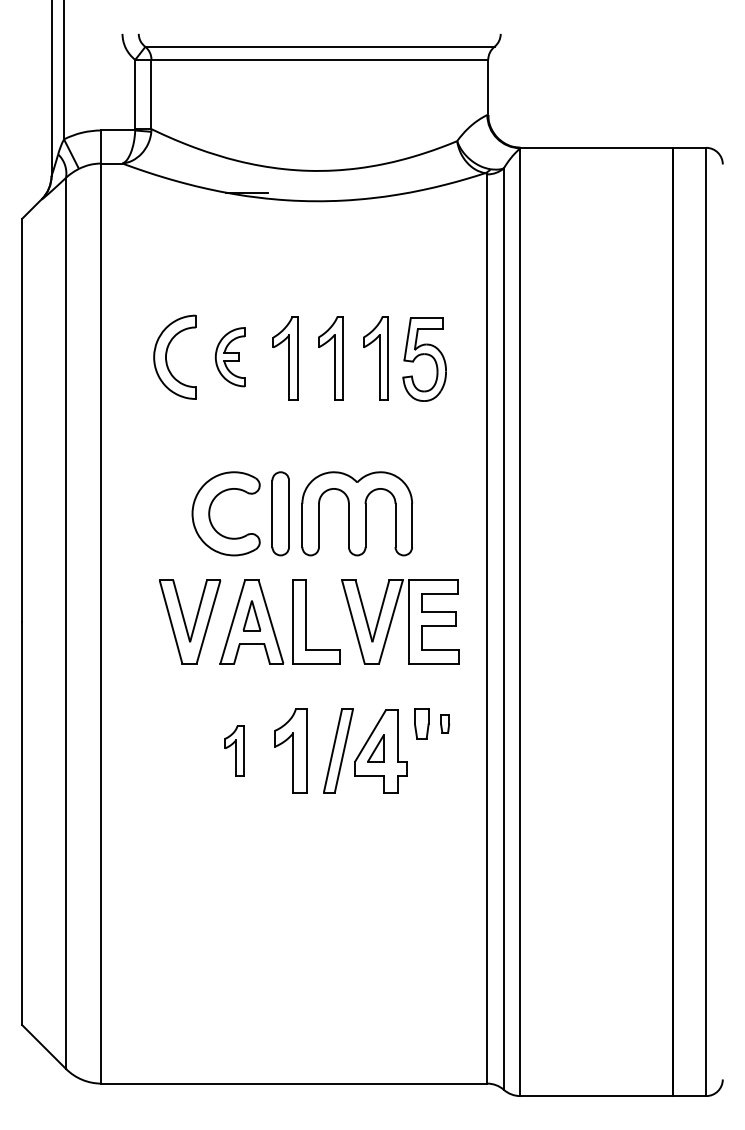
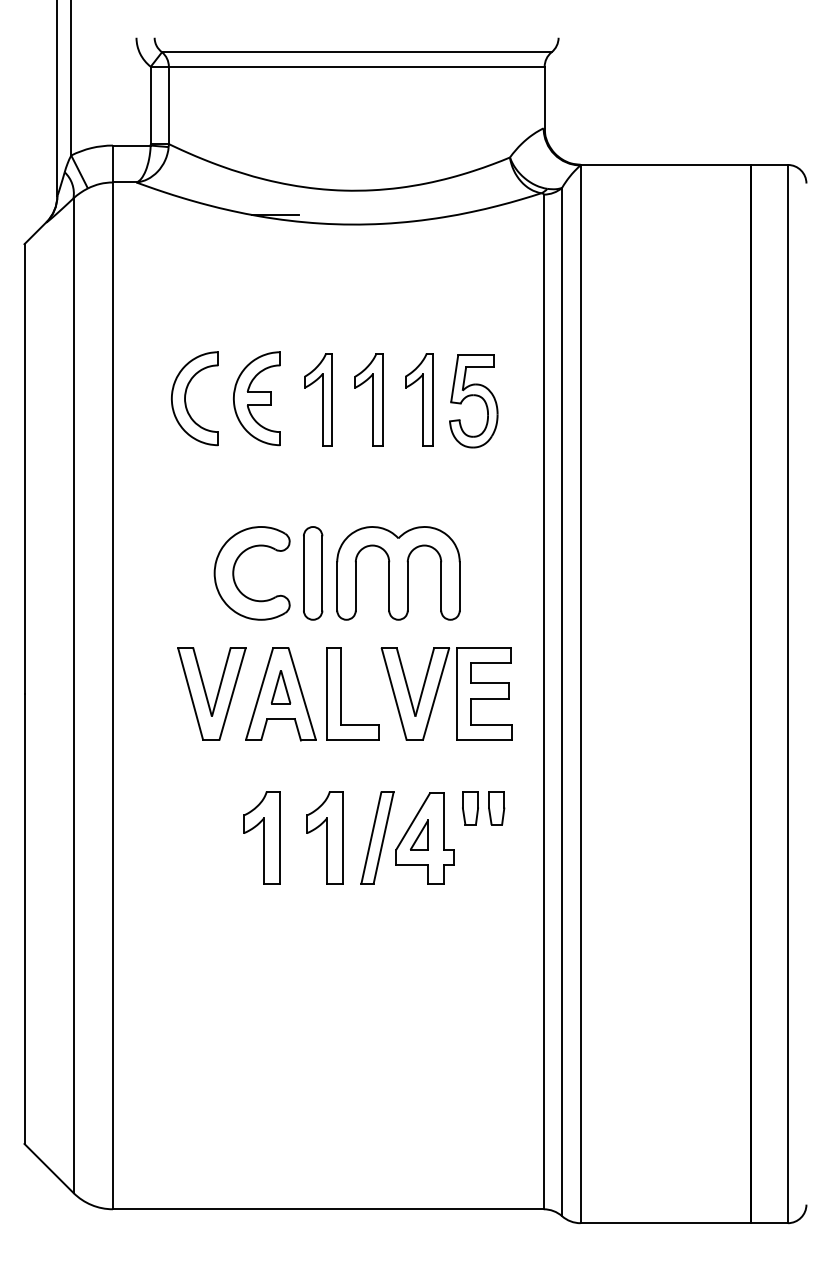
part: (229, 356) -> (255, 397), size x1.43
part: (444, 723) -> (495, 807), size x1.67
part: (234, 750) -> (261, 837), size x1.67

